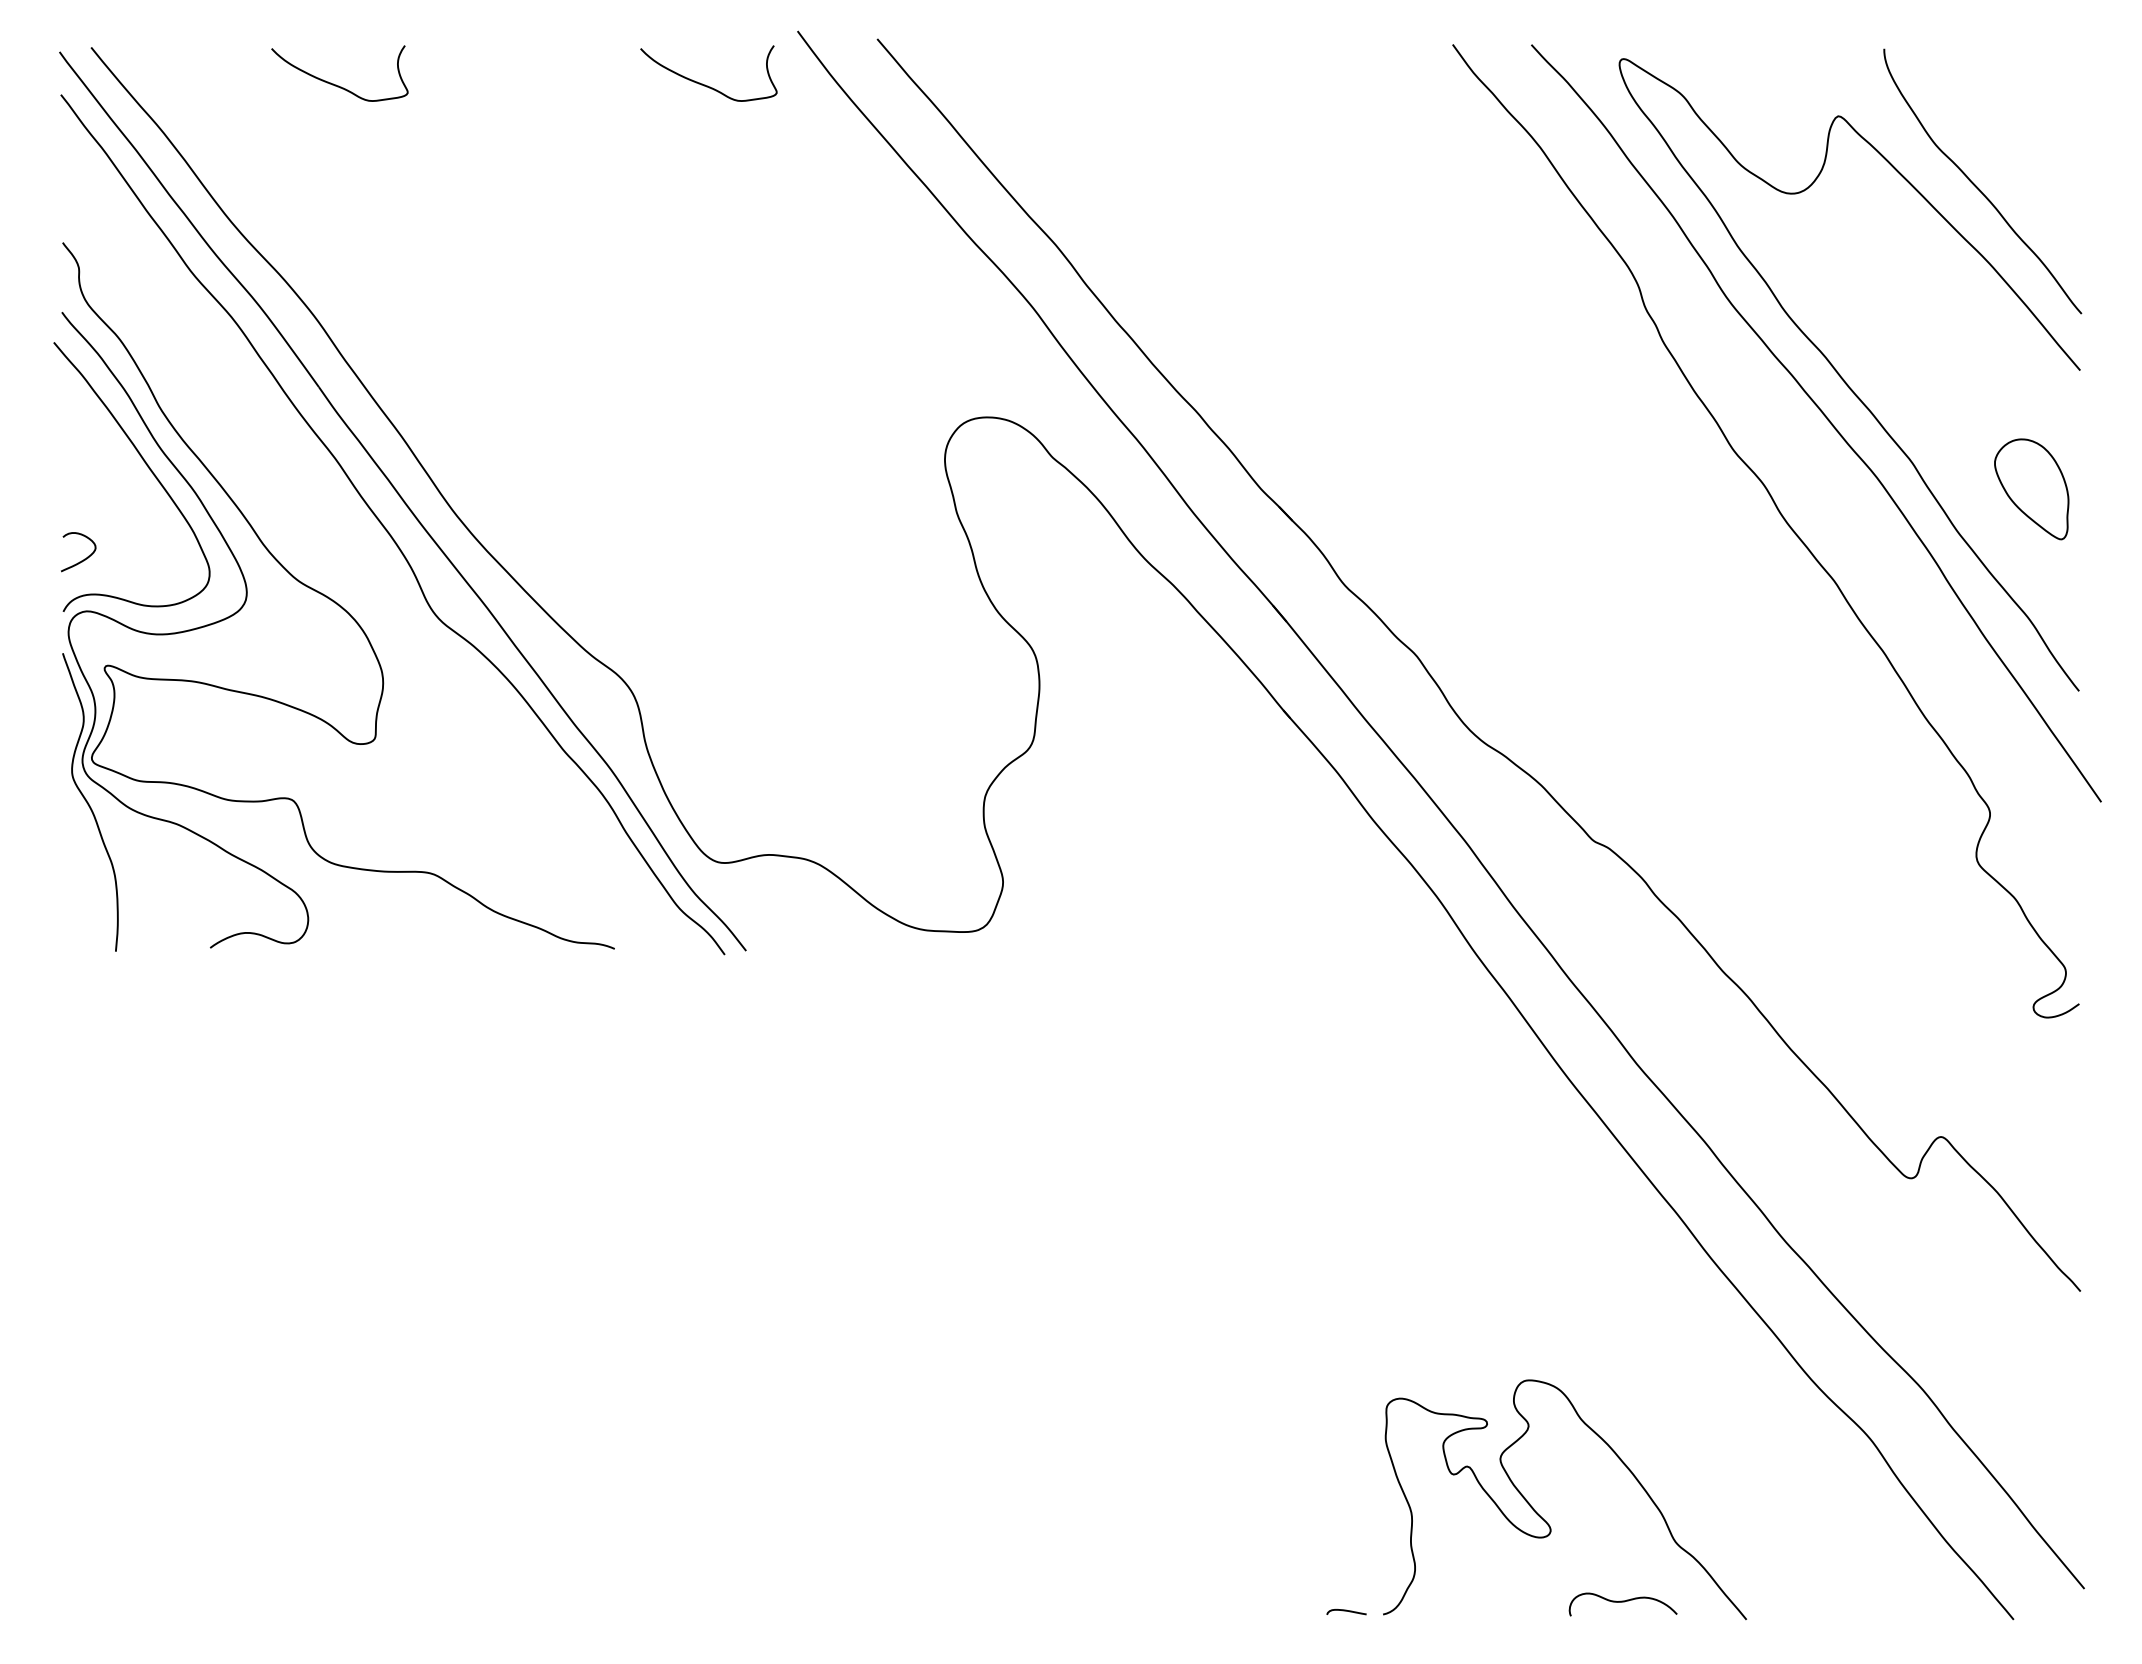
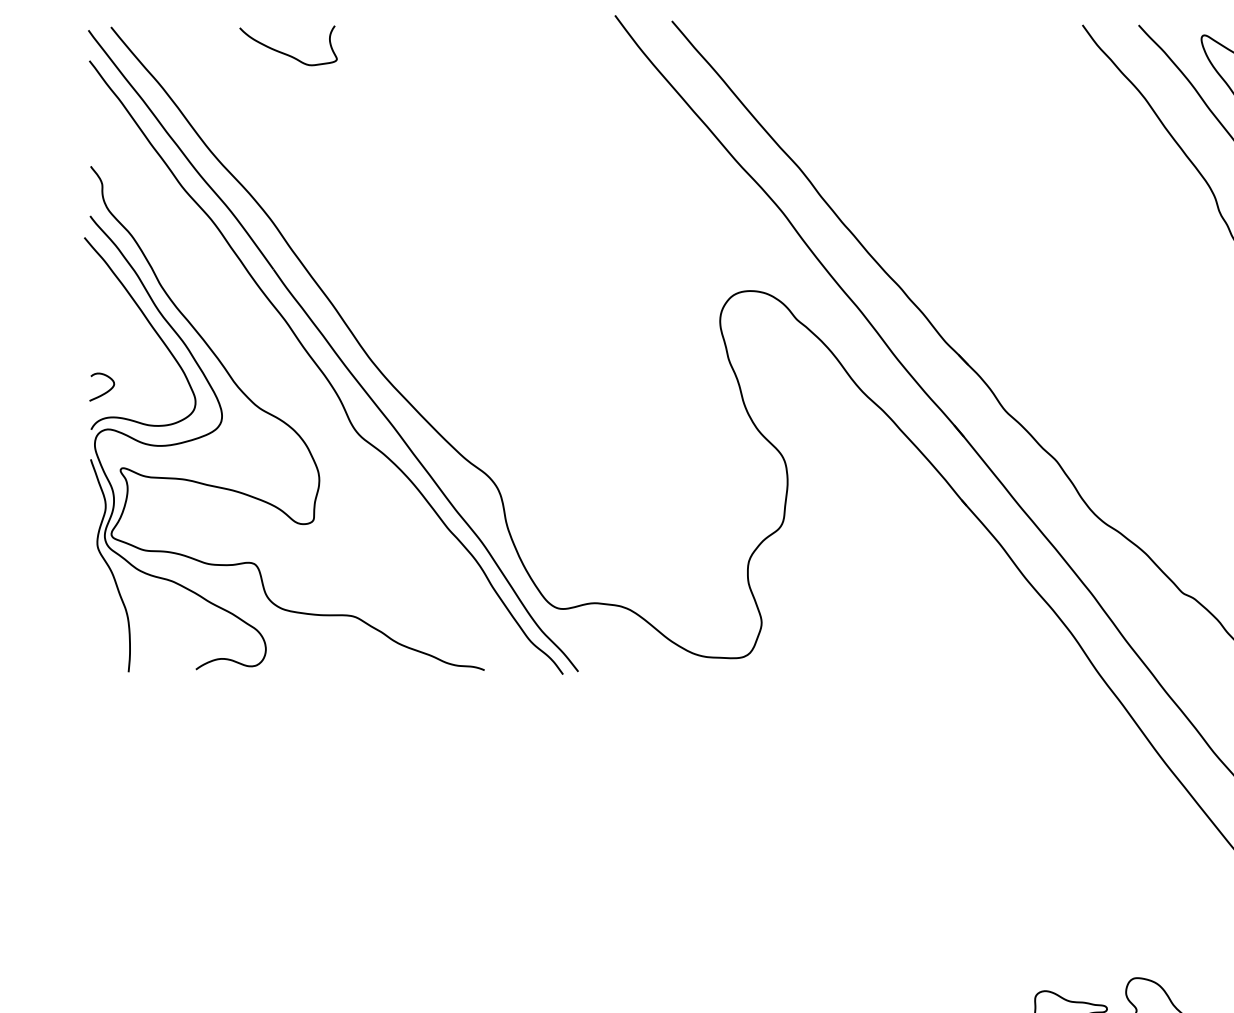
curve: (705, 84) -> (549, 53), removed

